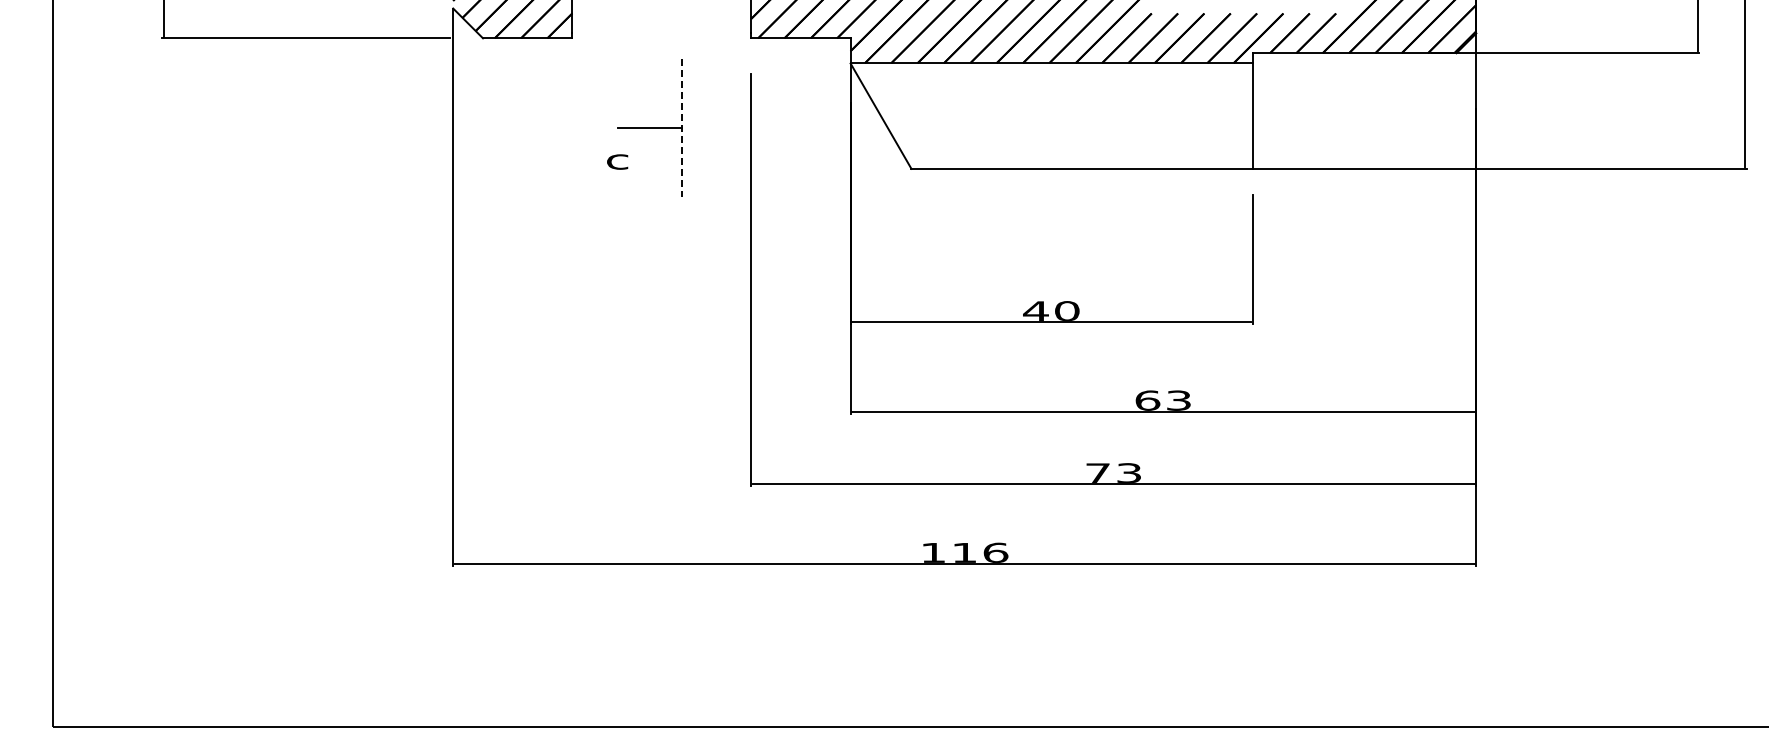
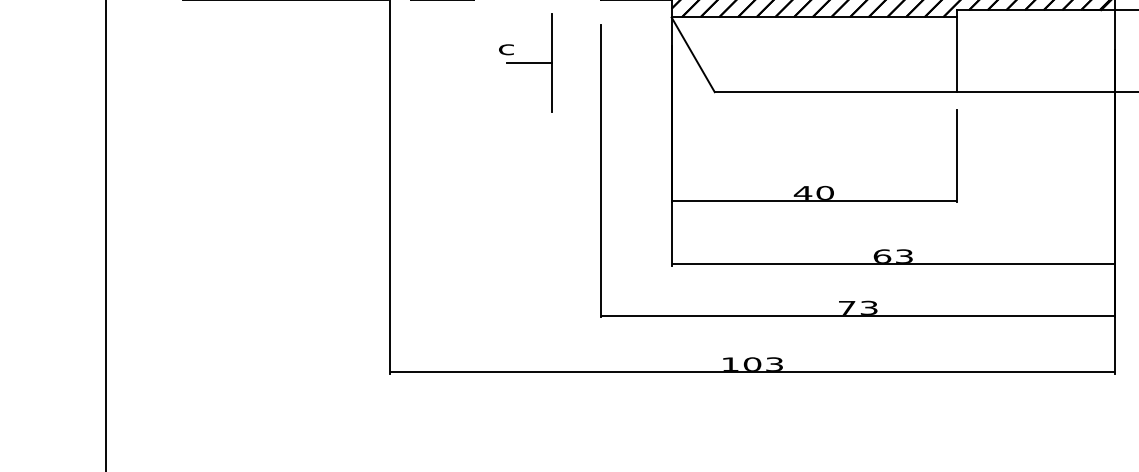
line: (682, 128) -> (552, 63), dashed -> solid
text: (617, 161) -> (506, 49), moved
text: (980, 552) -> (763, 364), 116 -> 103

